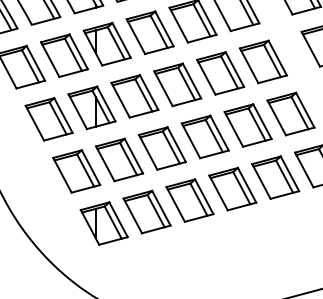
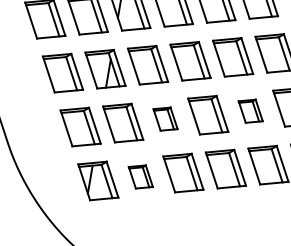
part: (247, 125) -> (250, 111), size x0.6
part: (161, 148) -> (164, 119), size x0.6
part: (146, 211) -> (140, 176), size x0.6

